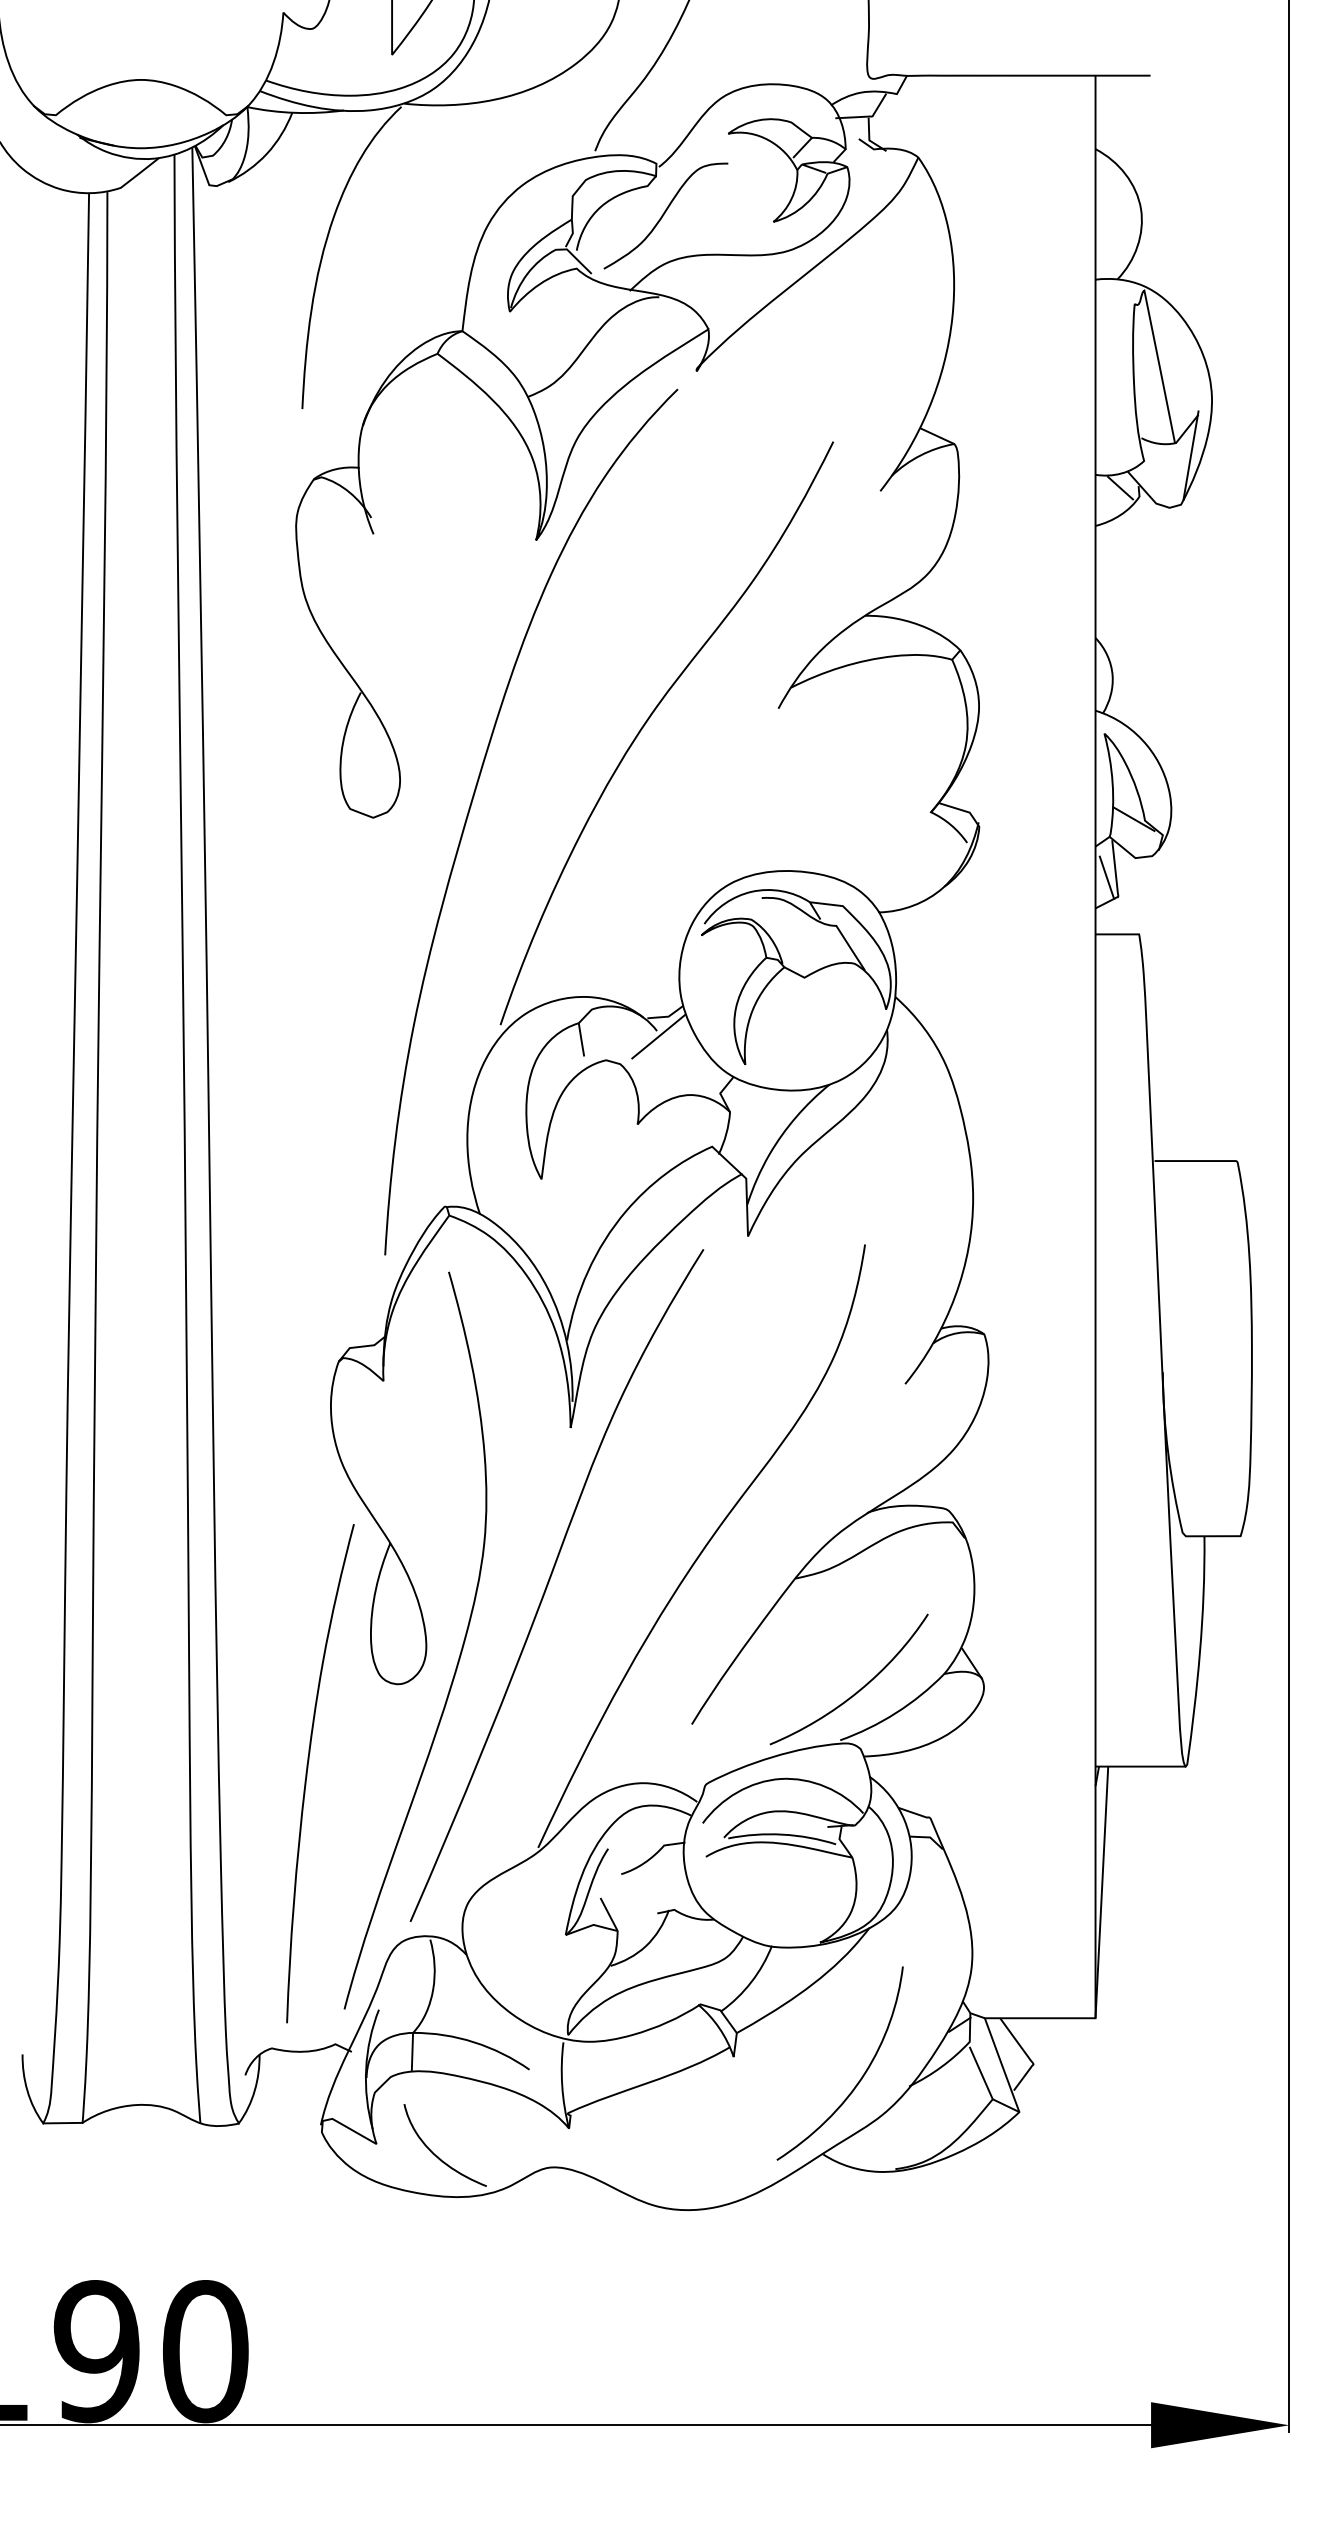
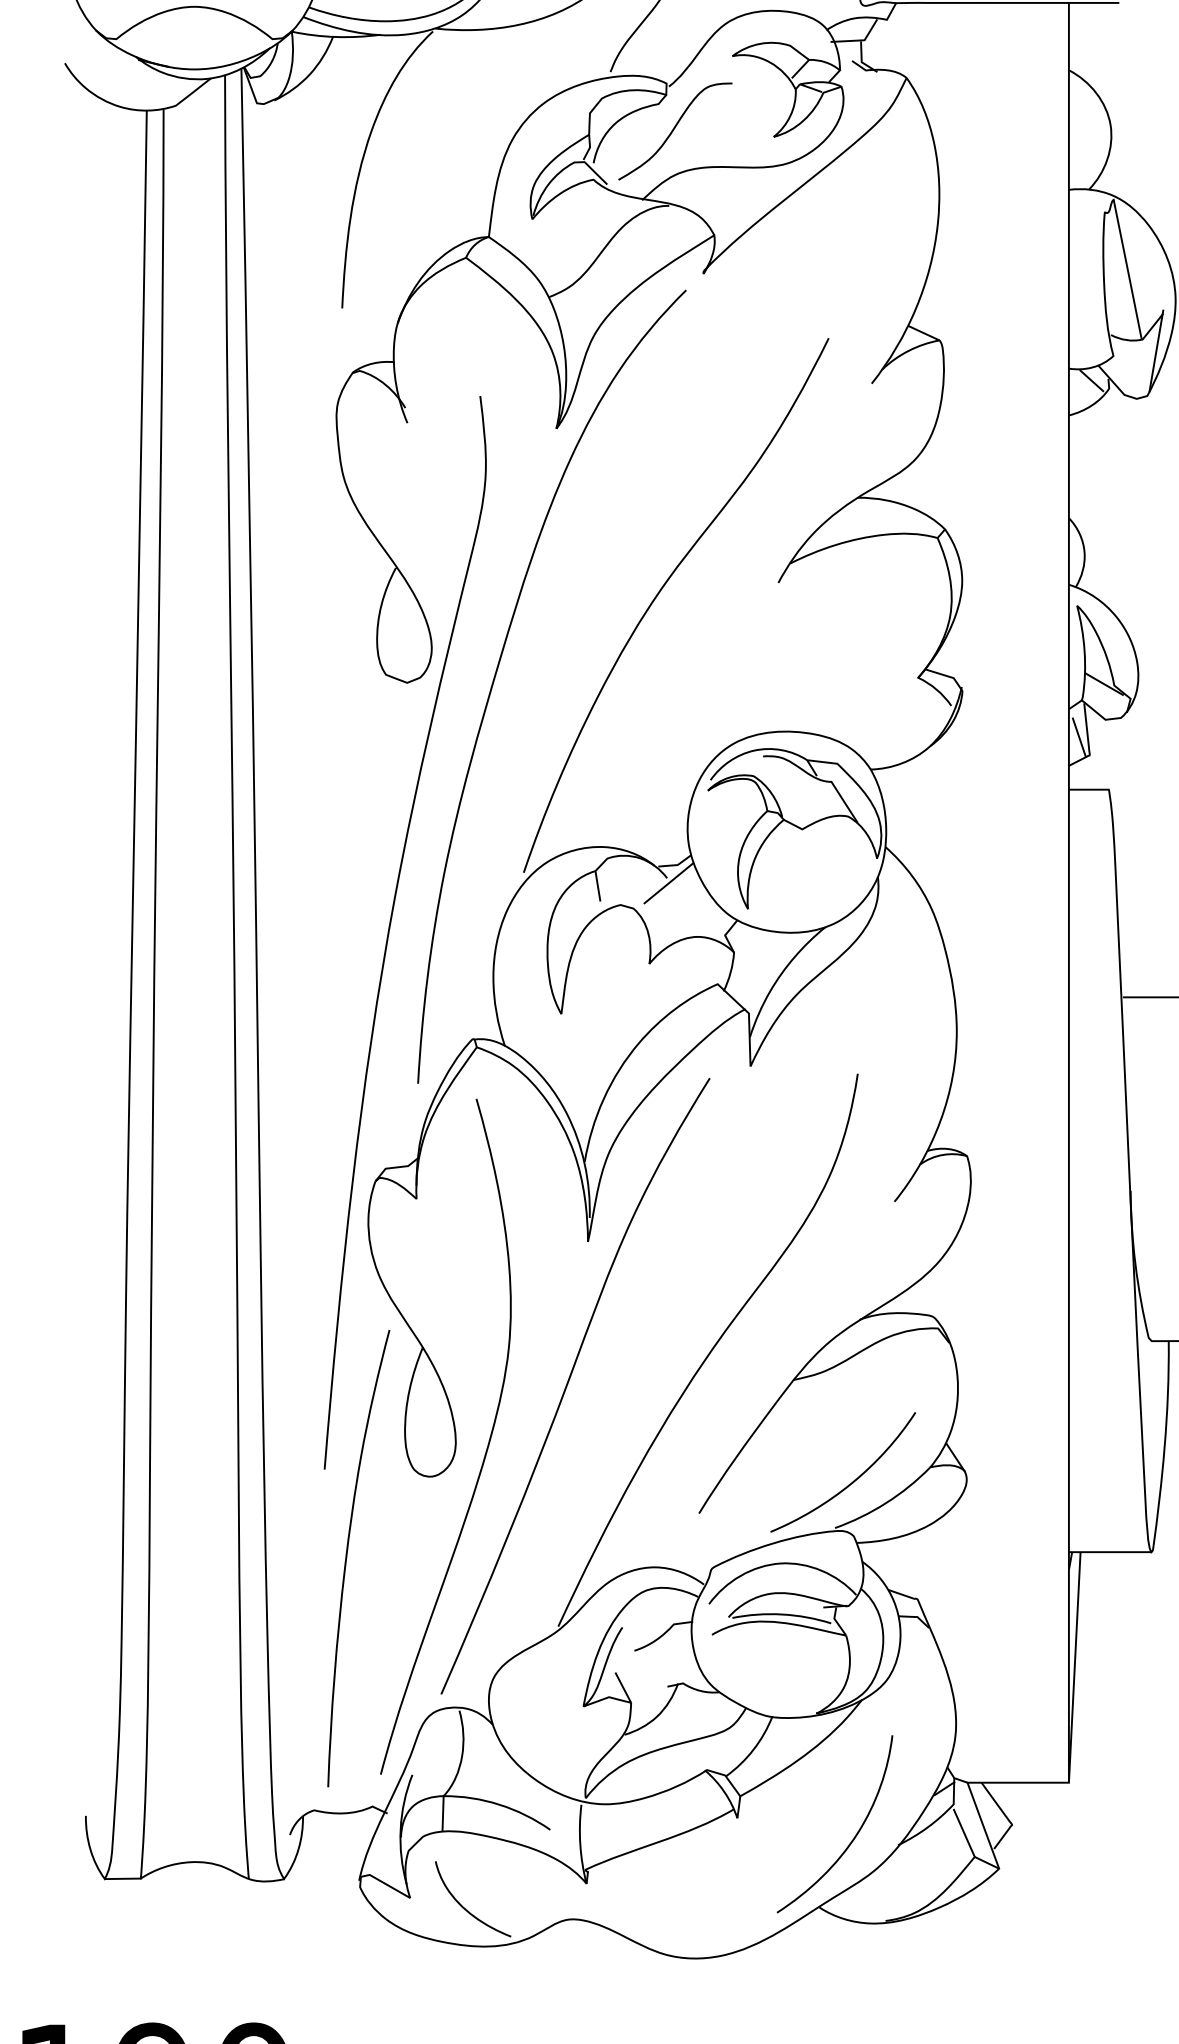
curve: (354, 1089) -> (389, 931), added

